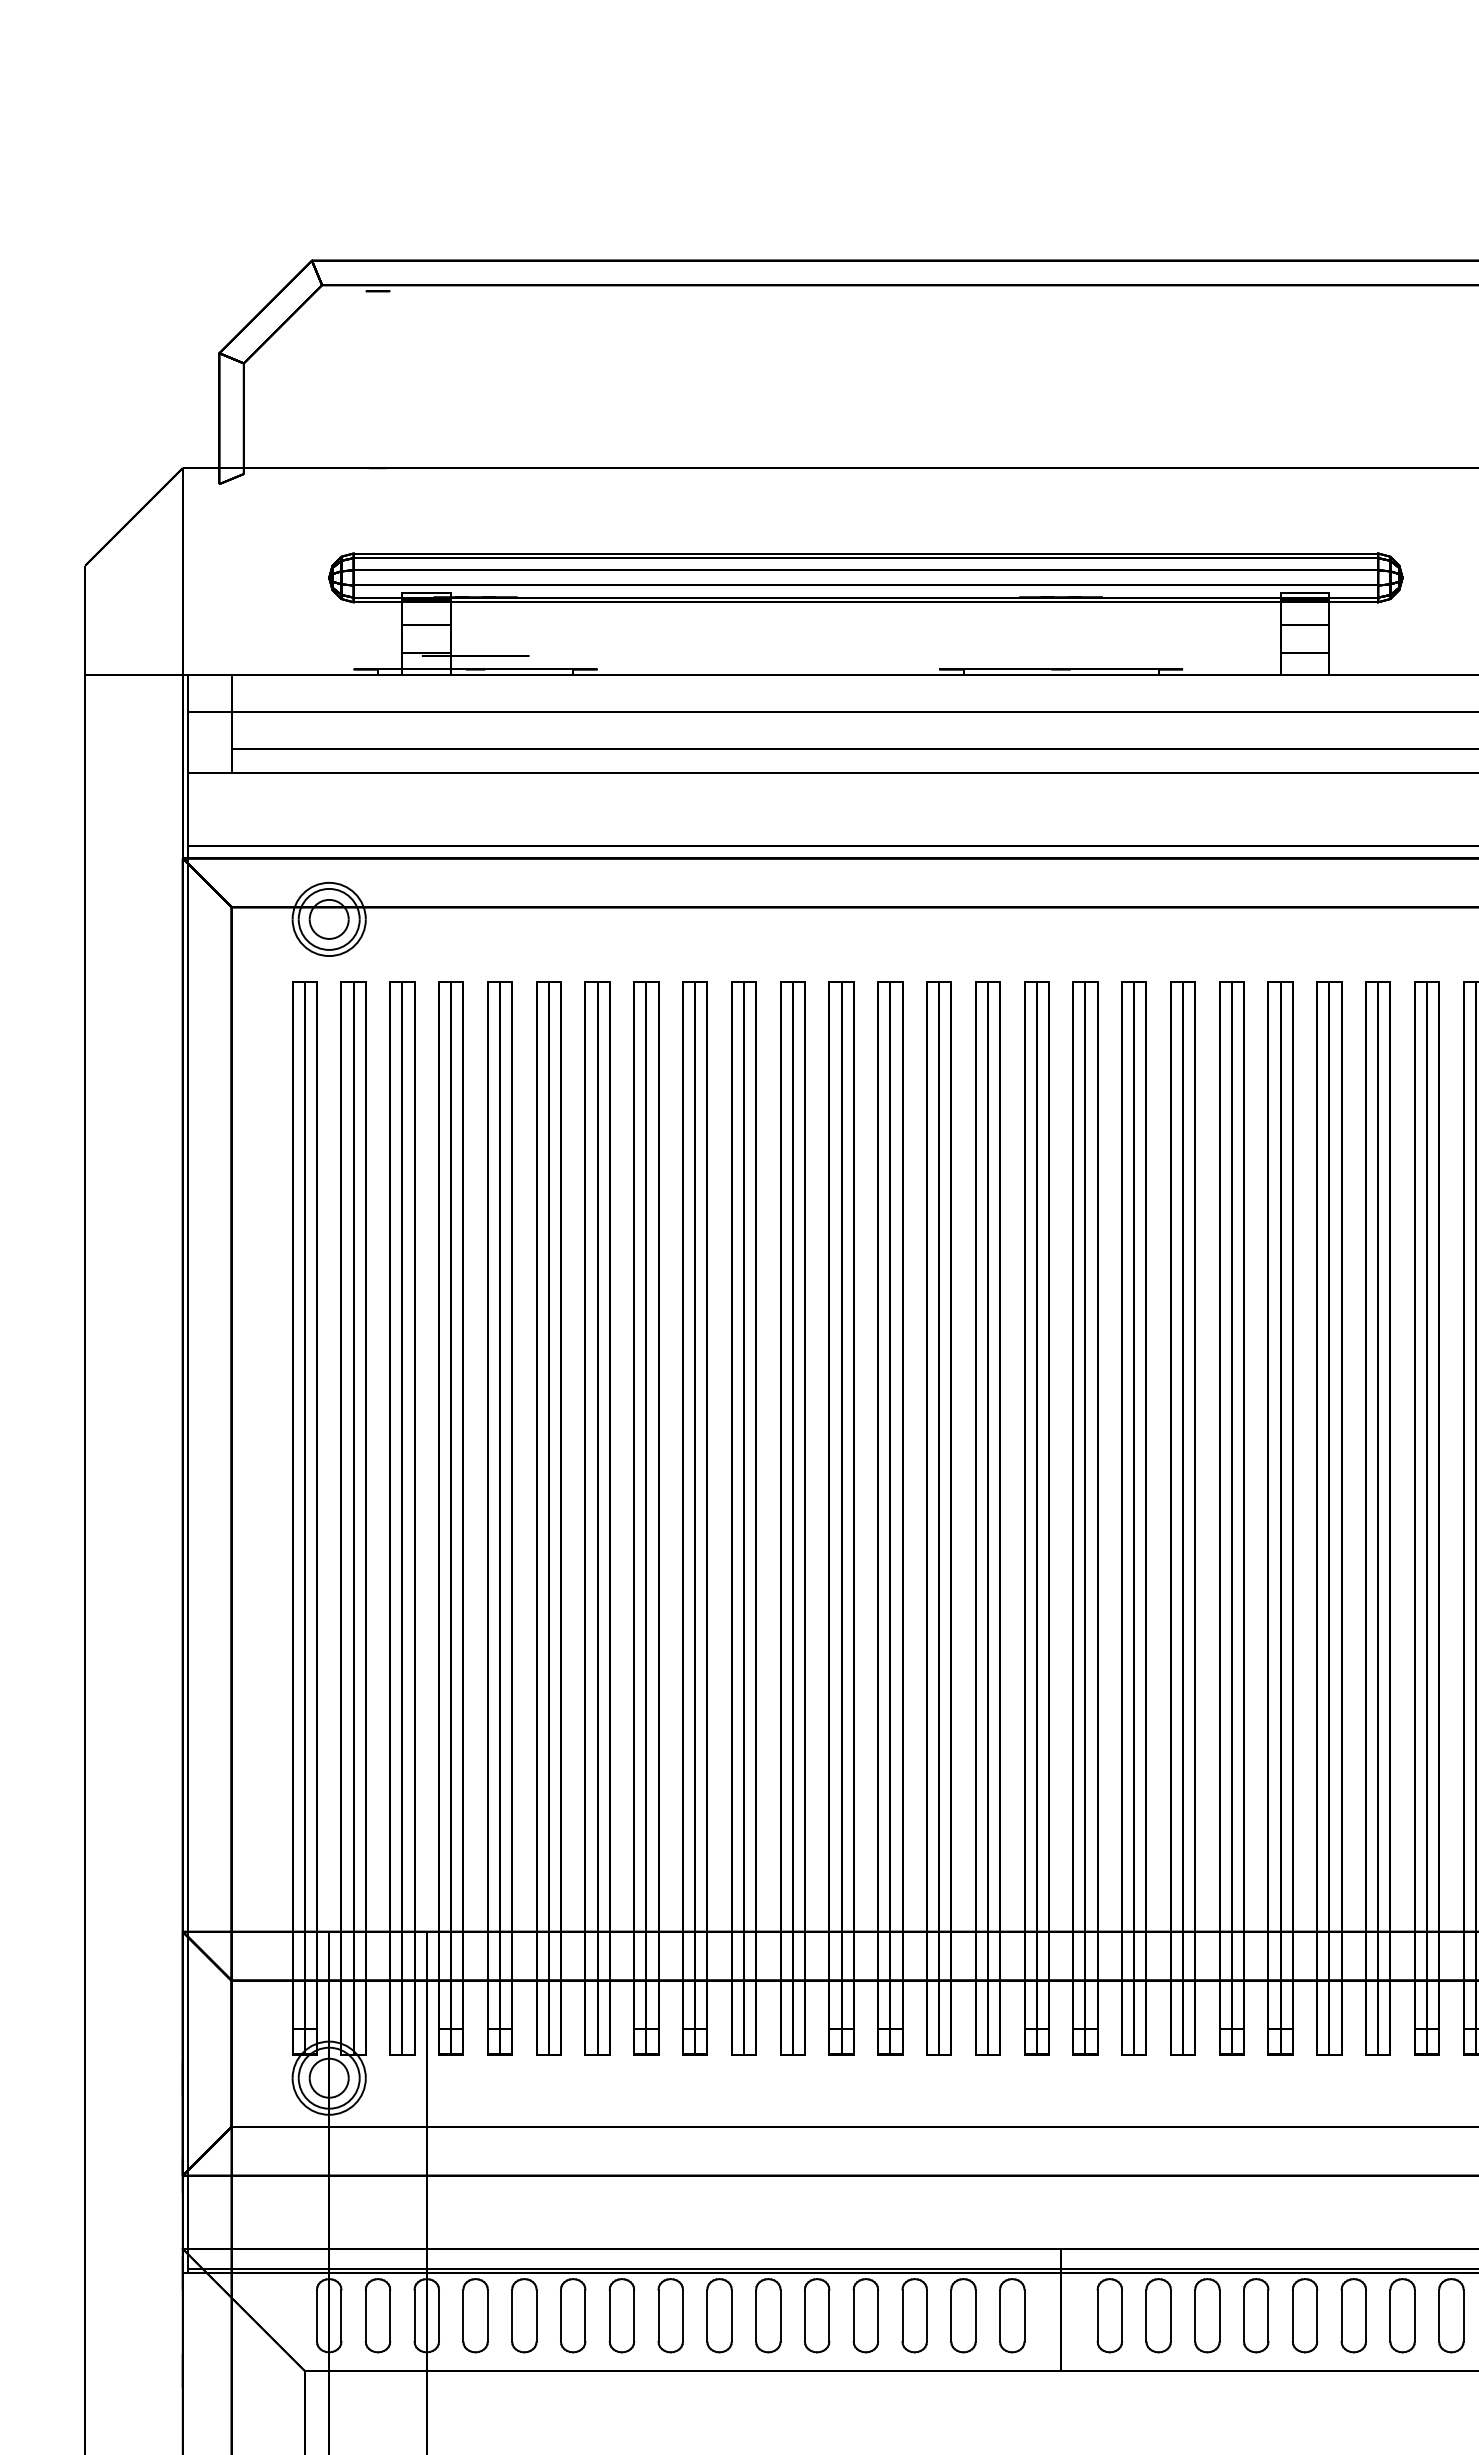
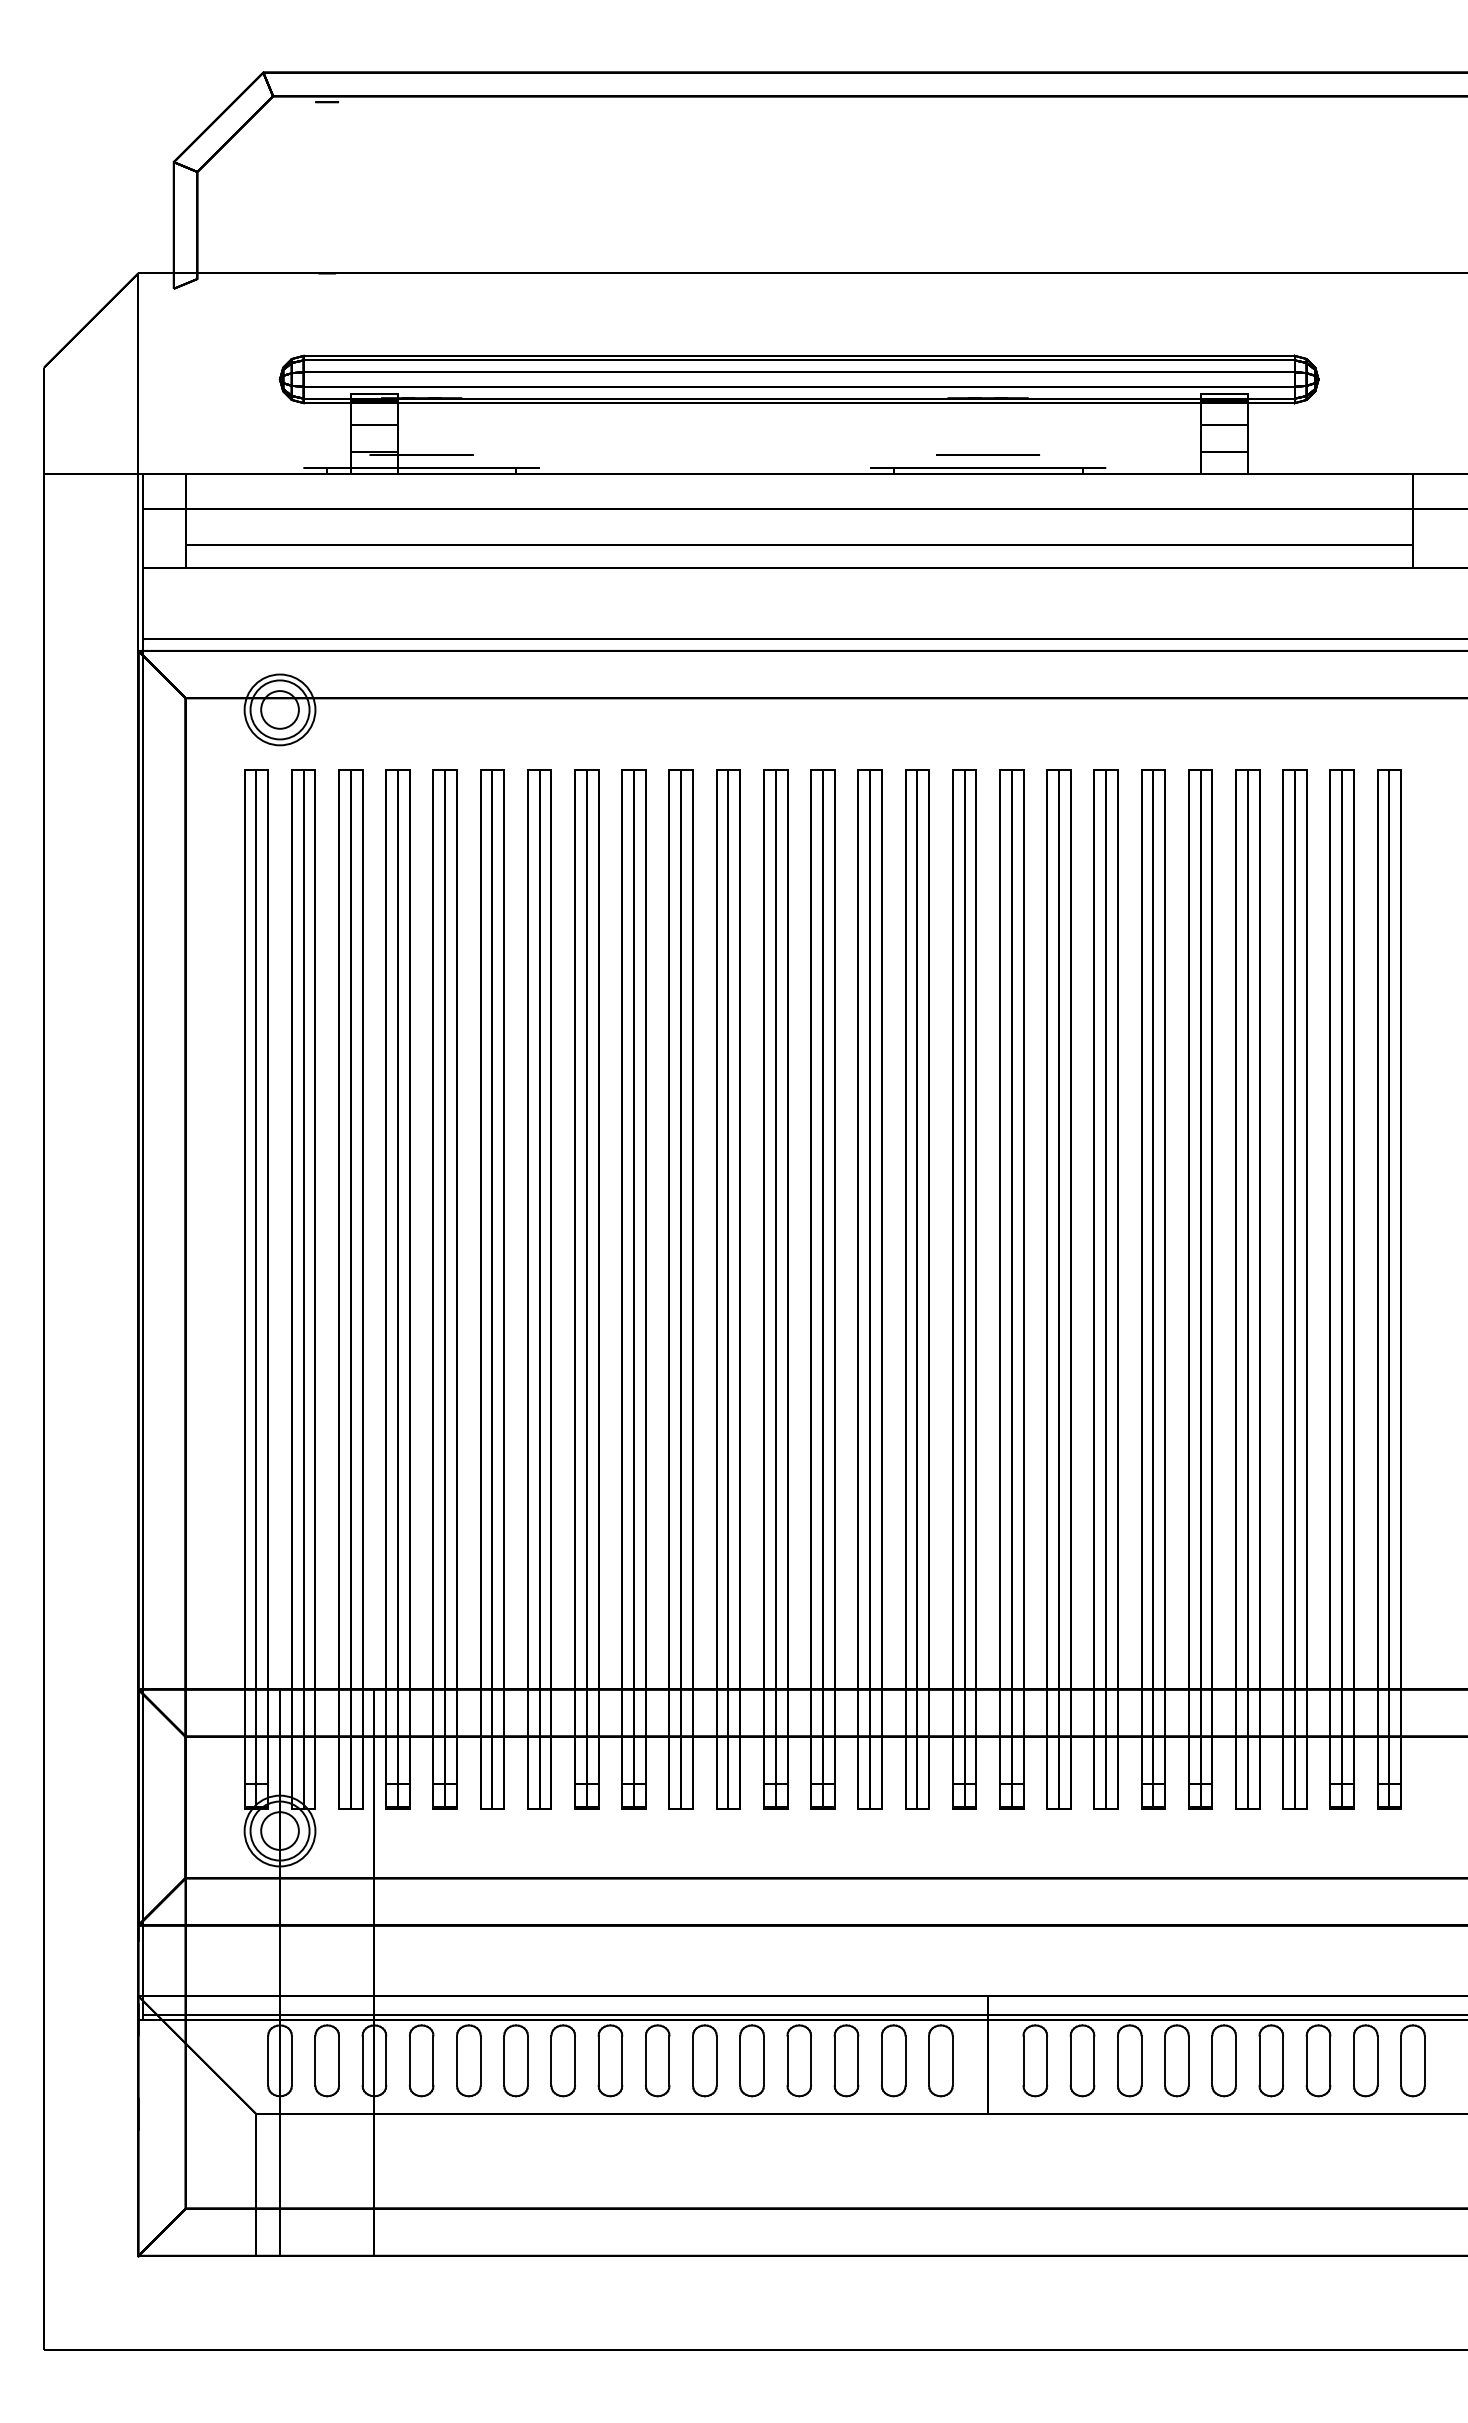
circle: (1060, 655) -> (987, 454), added

